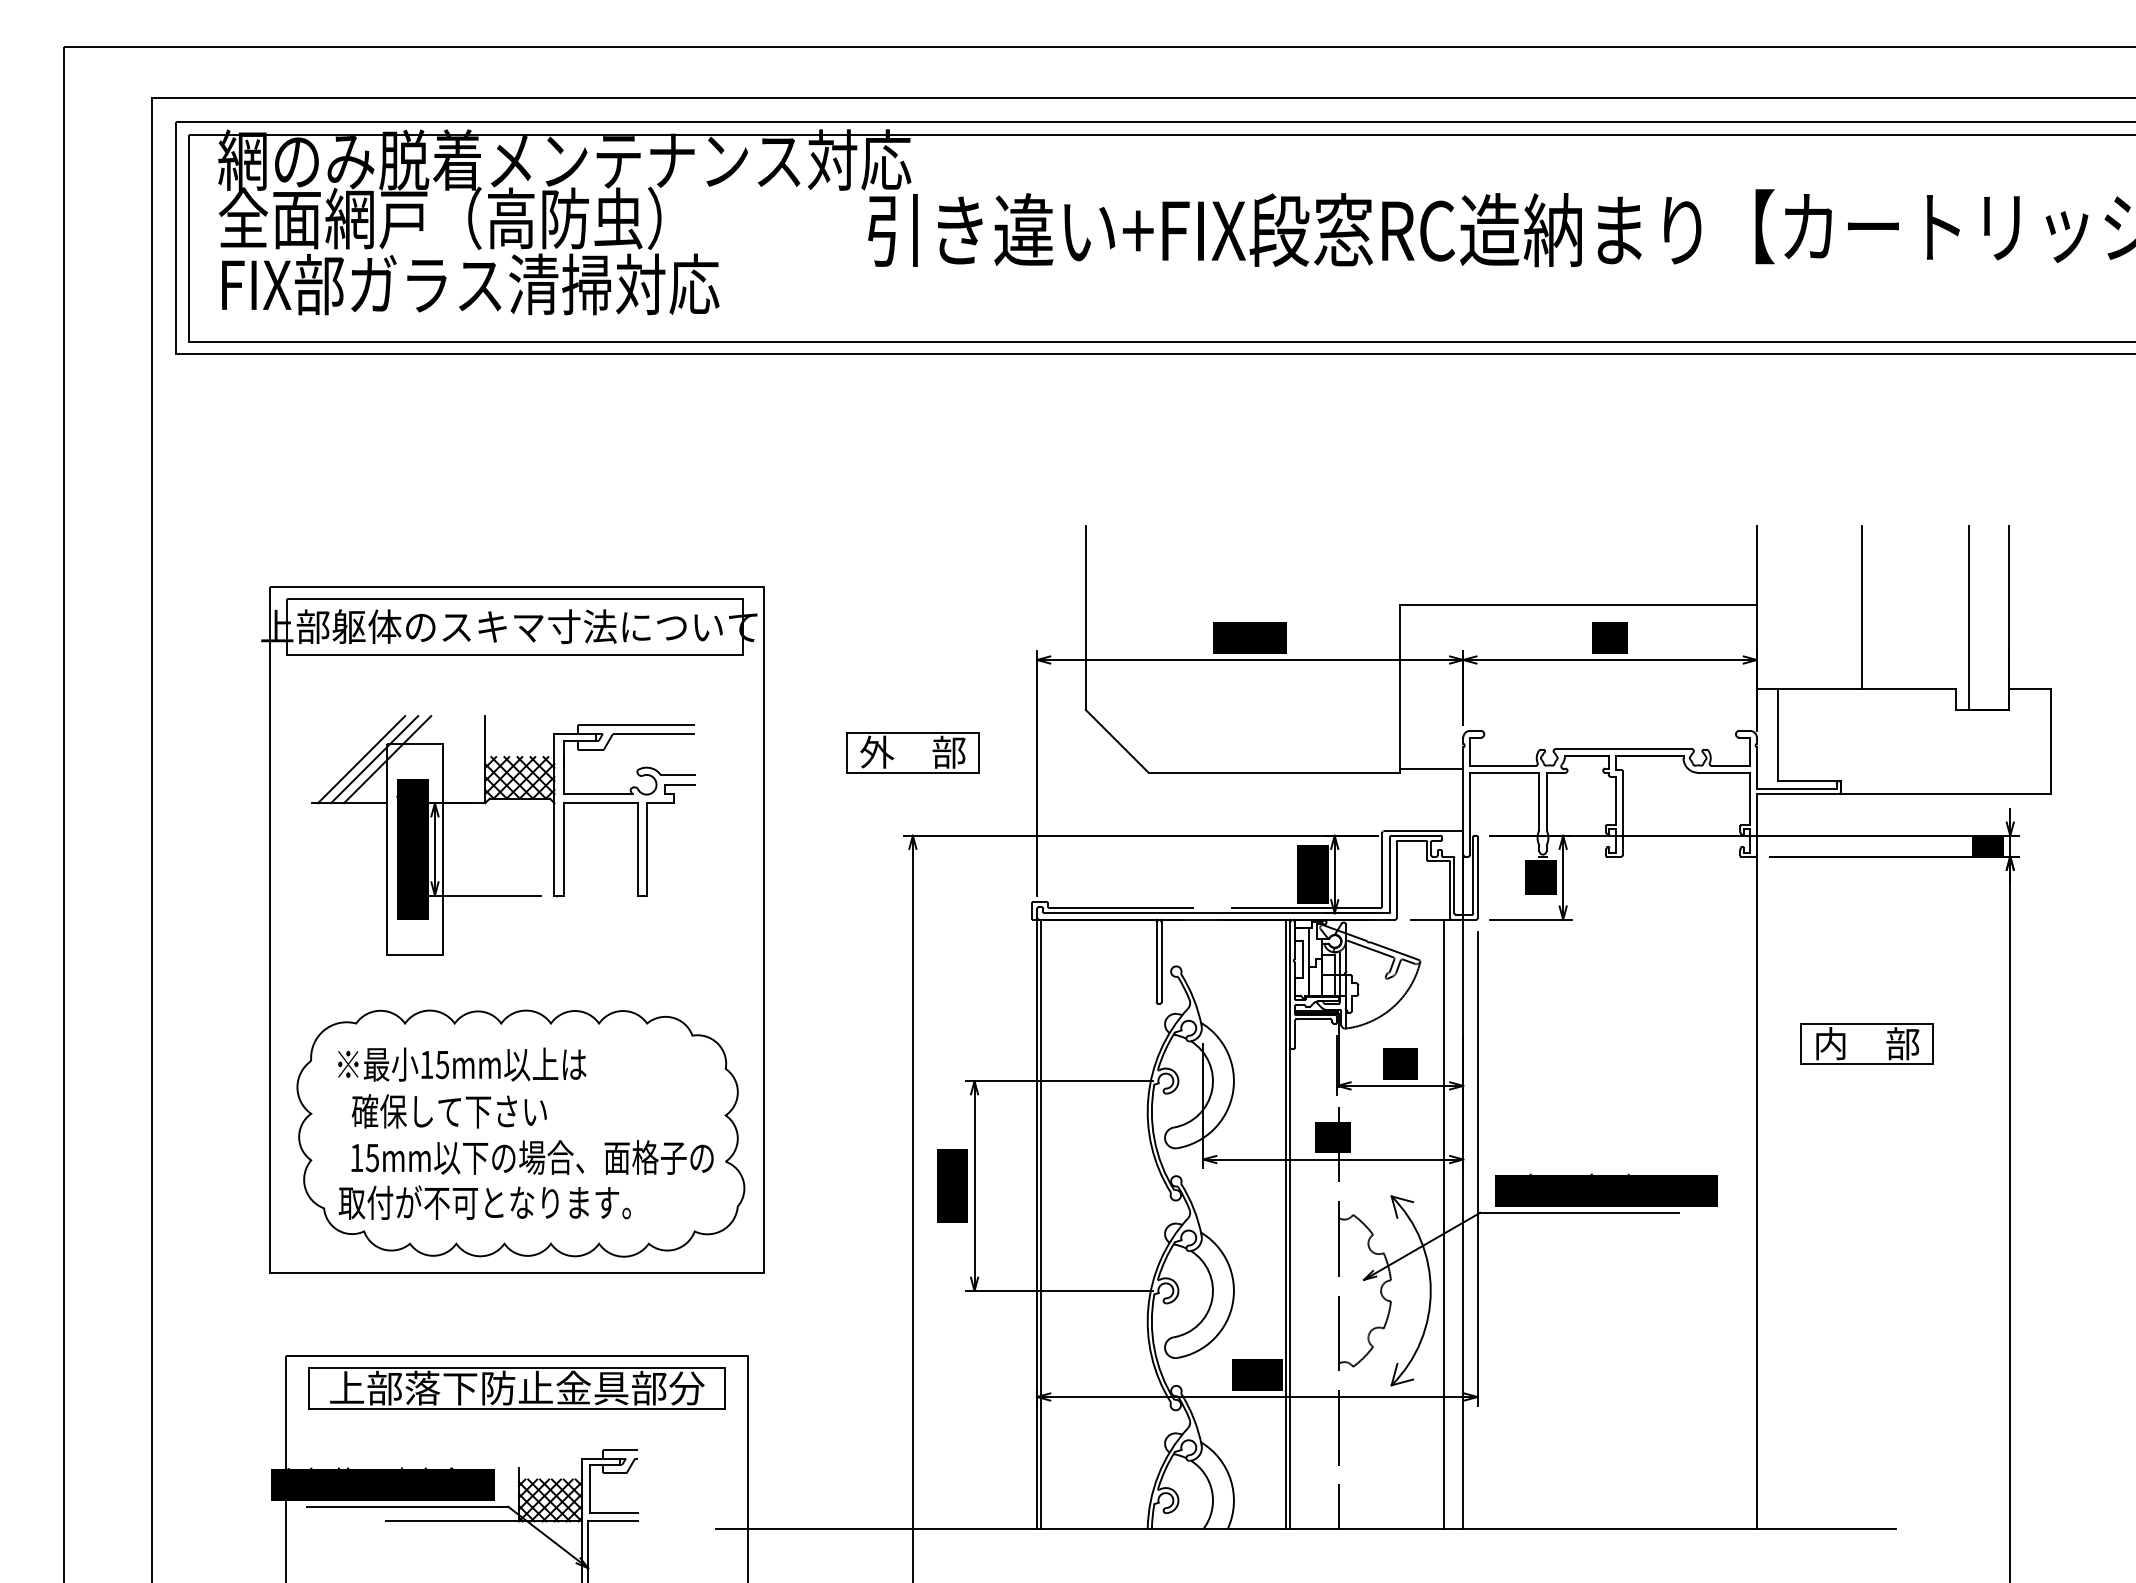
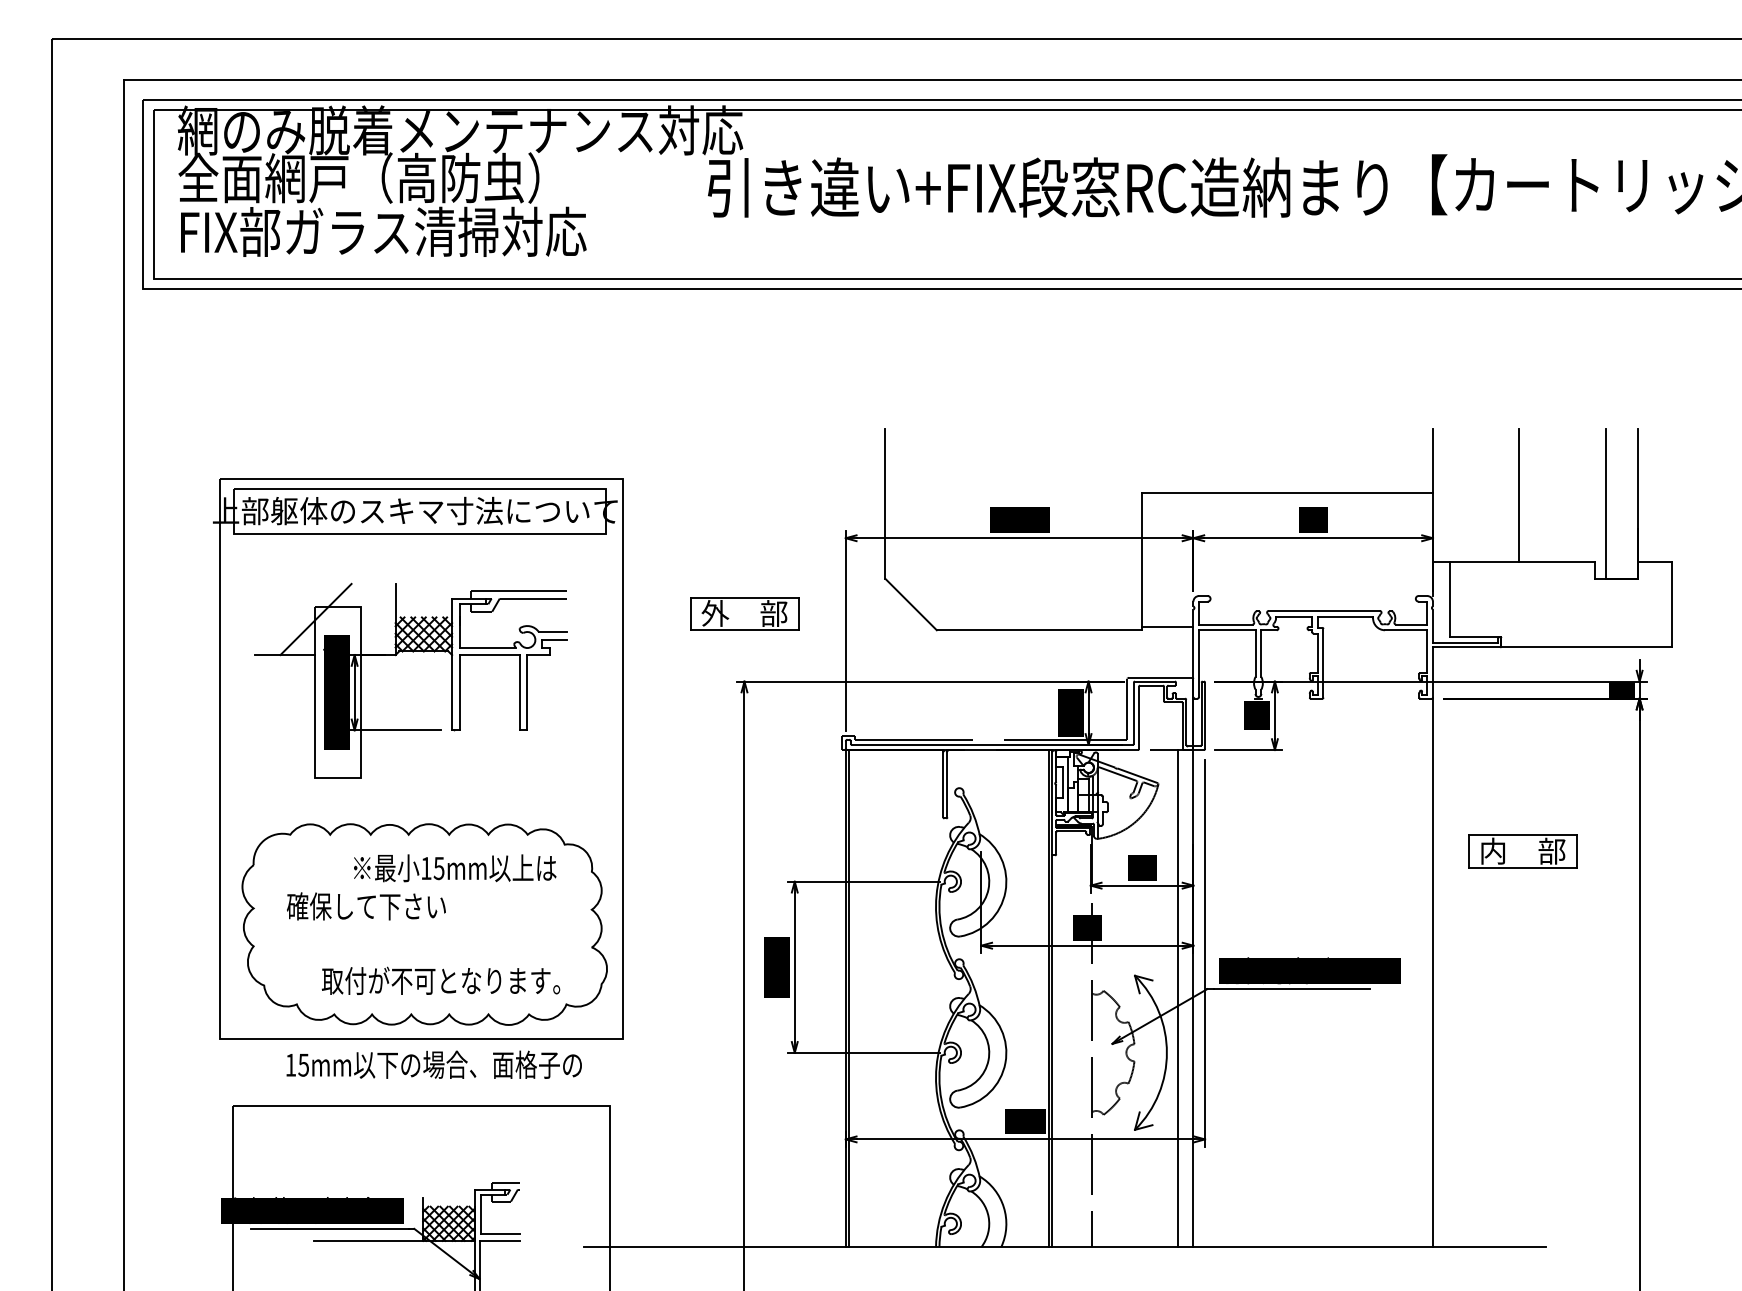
line: (361, 759) -> (294, 619), removed
line: (374, 759) -> (305, 619), removed
text: (462, 1064) -> (455, 868), moved
text: (532, 1157) -> (434, 1064), moved
text: (484, 1202) -> (440, 980), moved
part: (516, 1388) -> (421, 1132), removed

